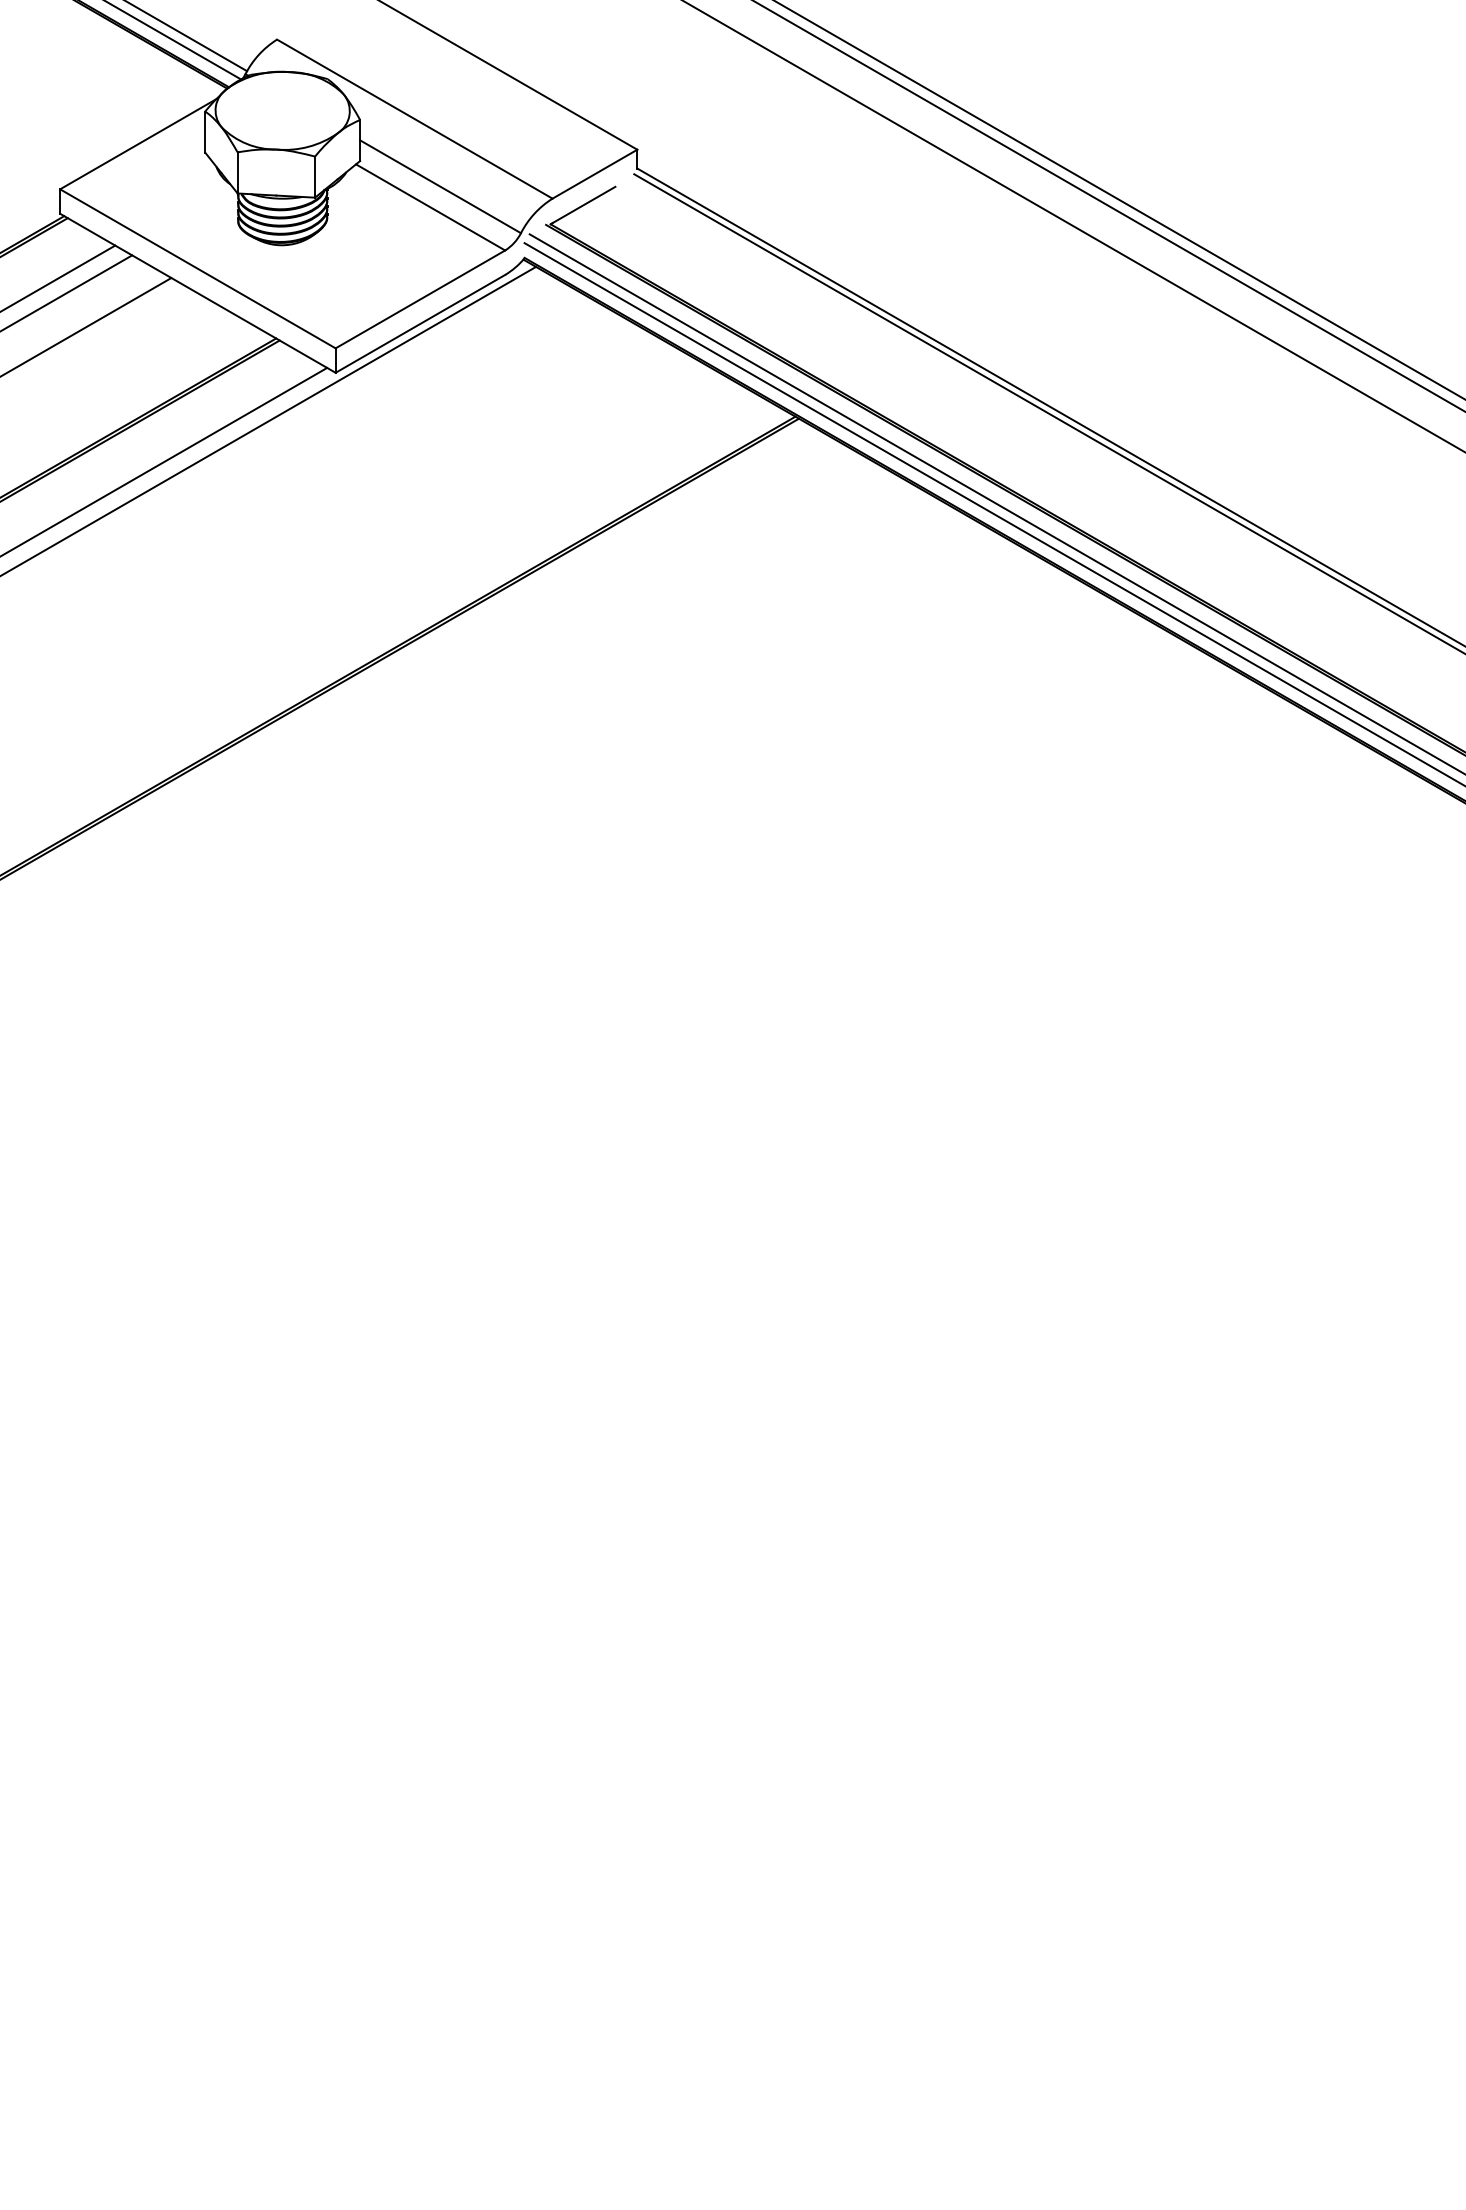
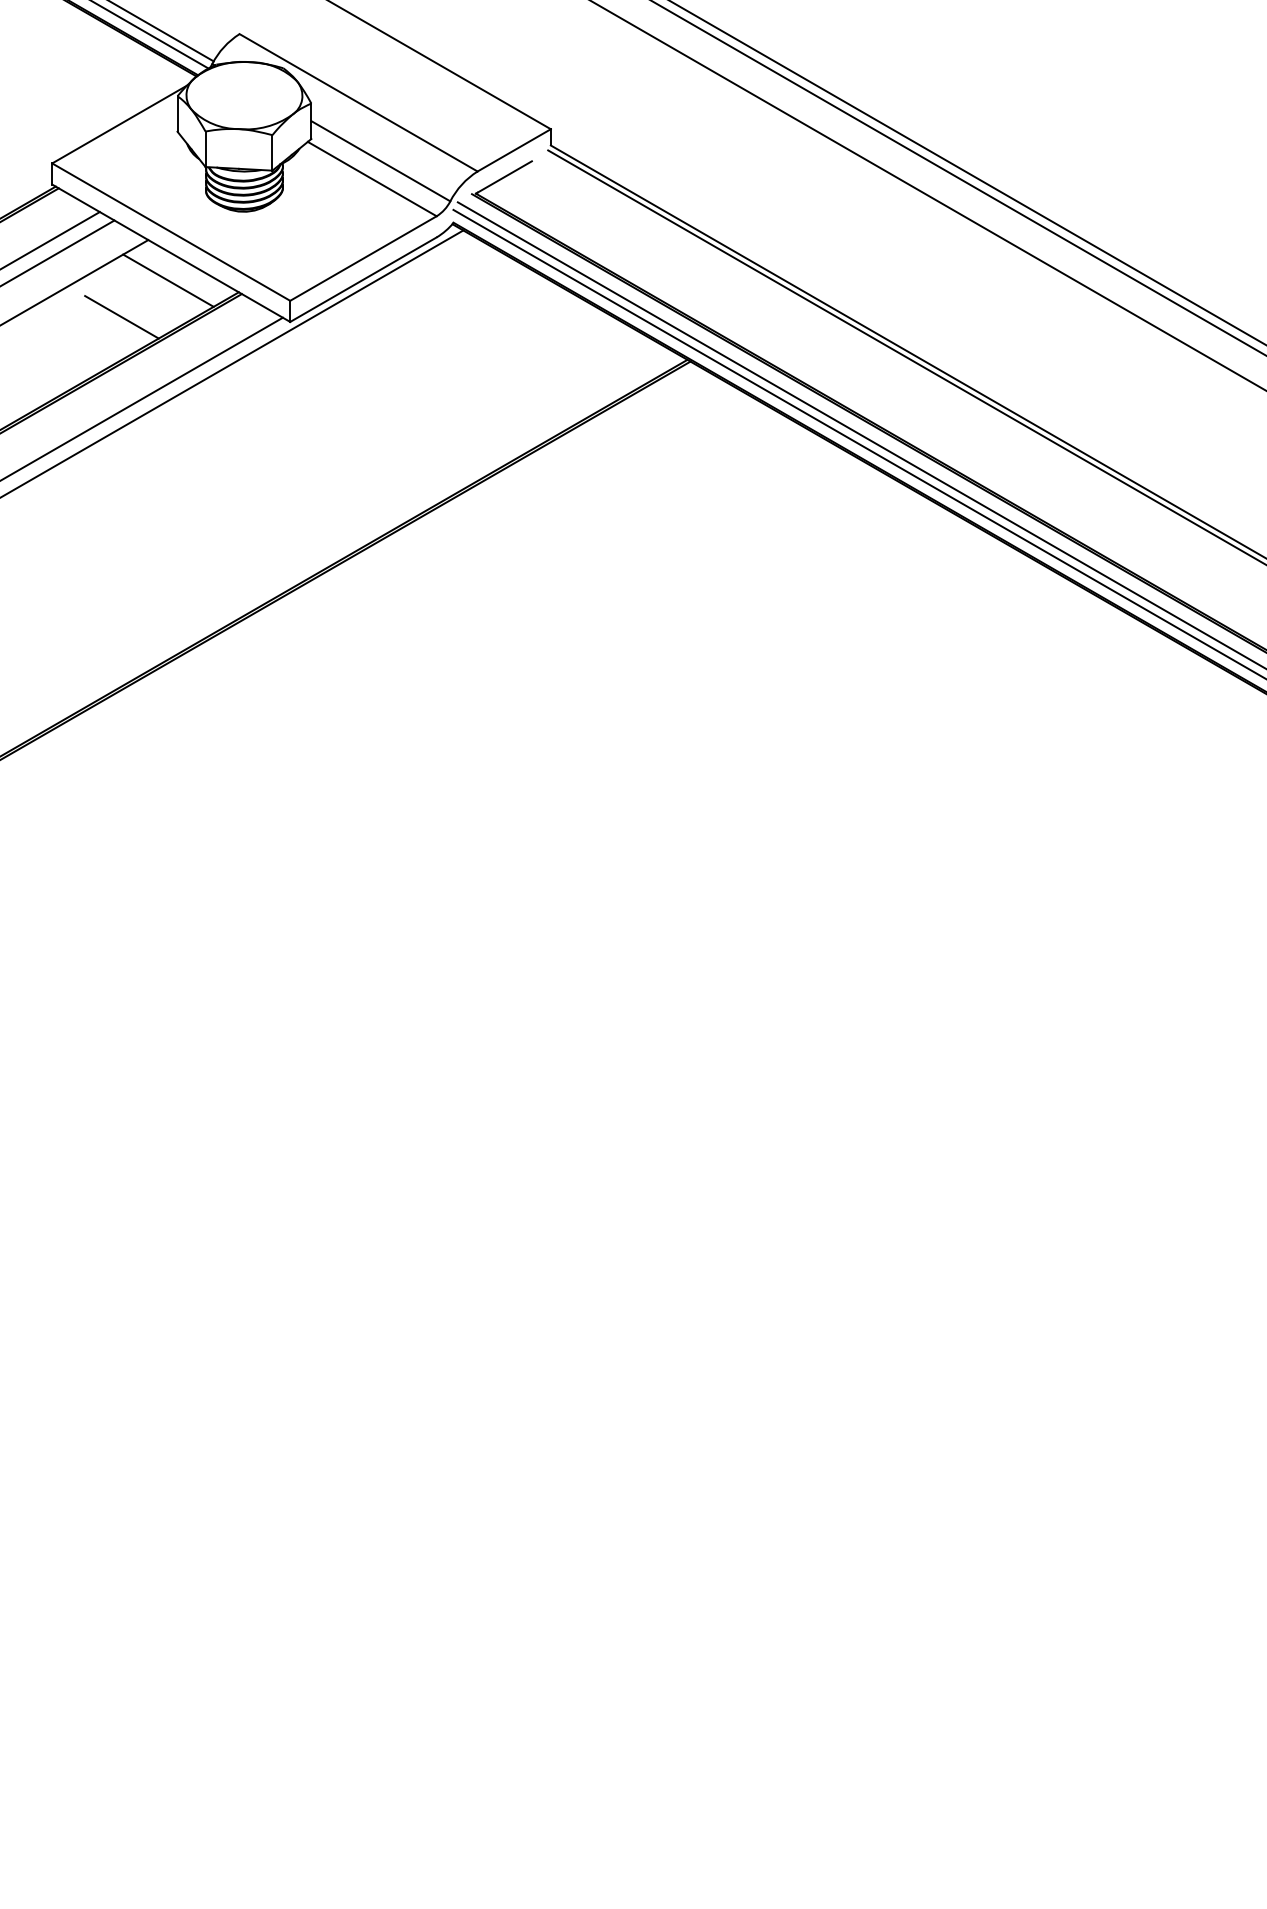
line: (194, 324) -> (168, 280), added
line: (140, 367) -> (121, 317), added

